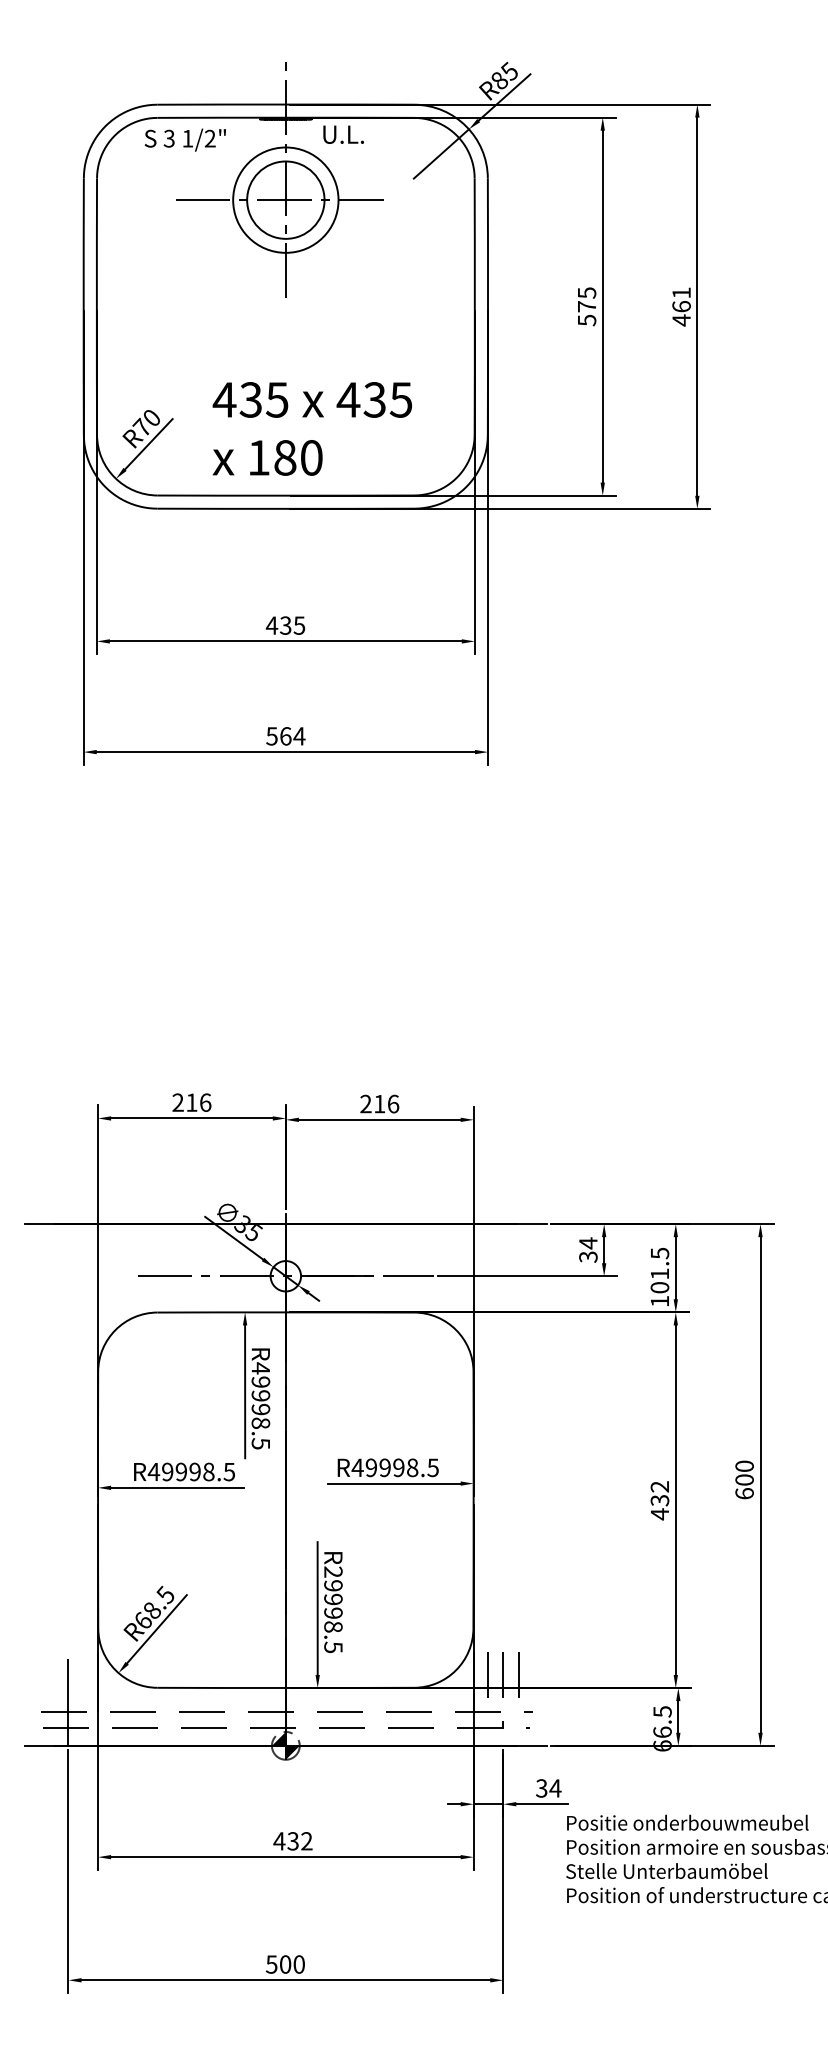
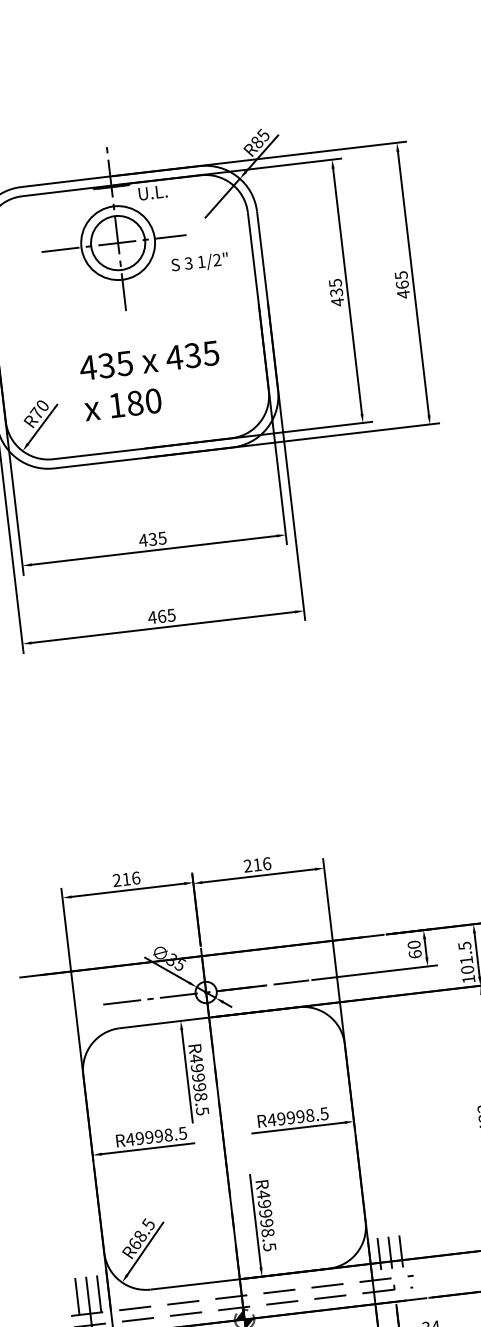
text: (184, 139) -> (199, 262), moved
text: (681, 292) -> (401, 275), 461 -> 465
text: (586, 313) -> (336, 297), 575 -> 435
text: (311, 428) -> (151, 380), moved
text: (285, 736) -> (161, 616), 564 -> 465
text: (588, 1249) -> (414, 949), 34 -> 60
text: (333, 1571) -> (263, 1194), R29998.5 -> R49998.5
line: (52, 1684) -> (77, 1295), added
line: (84, 1684) -> (99, 1293), added

